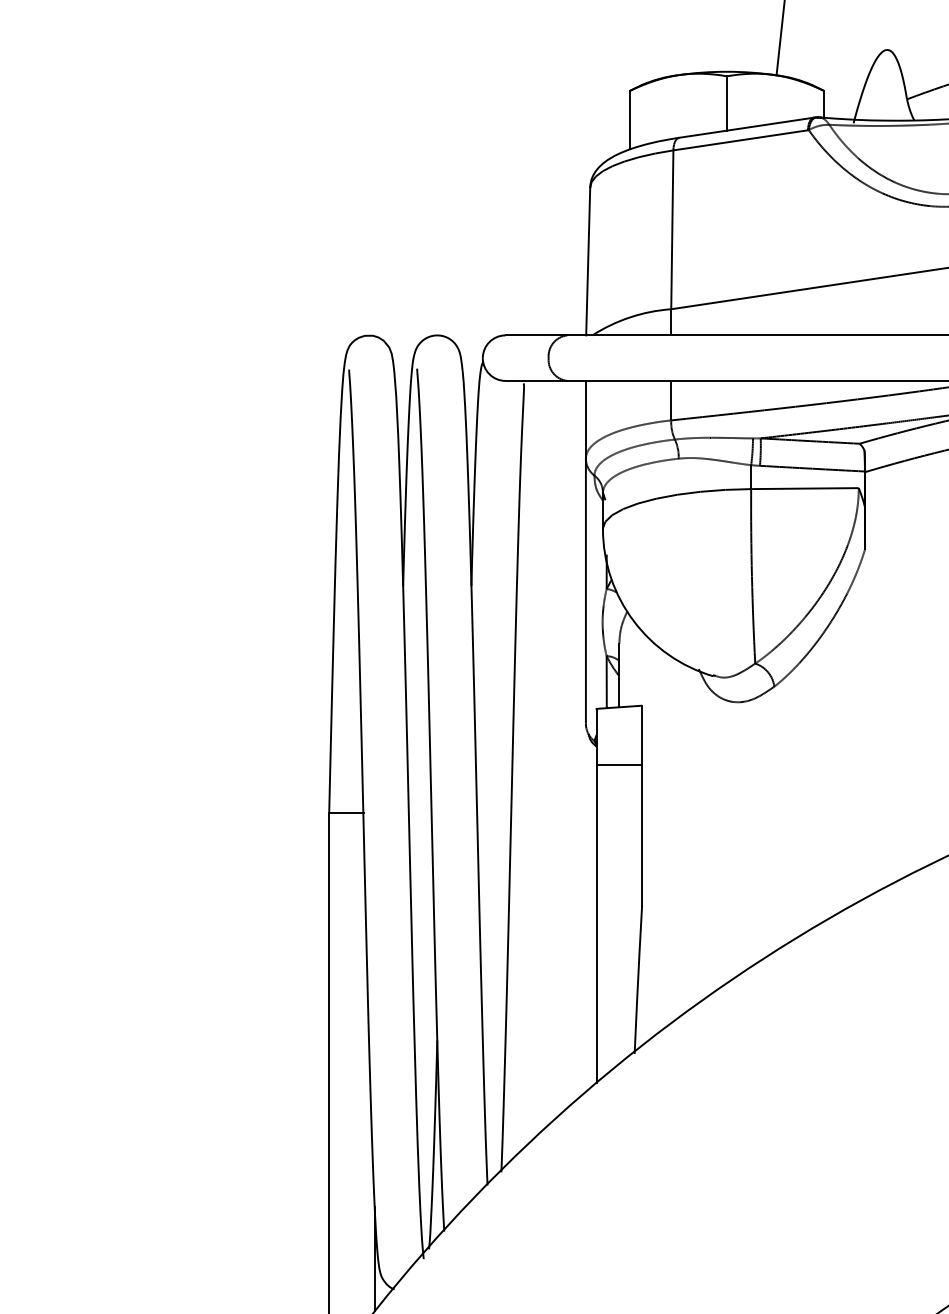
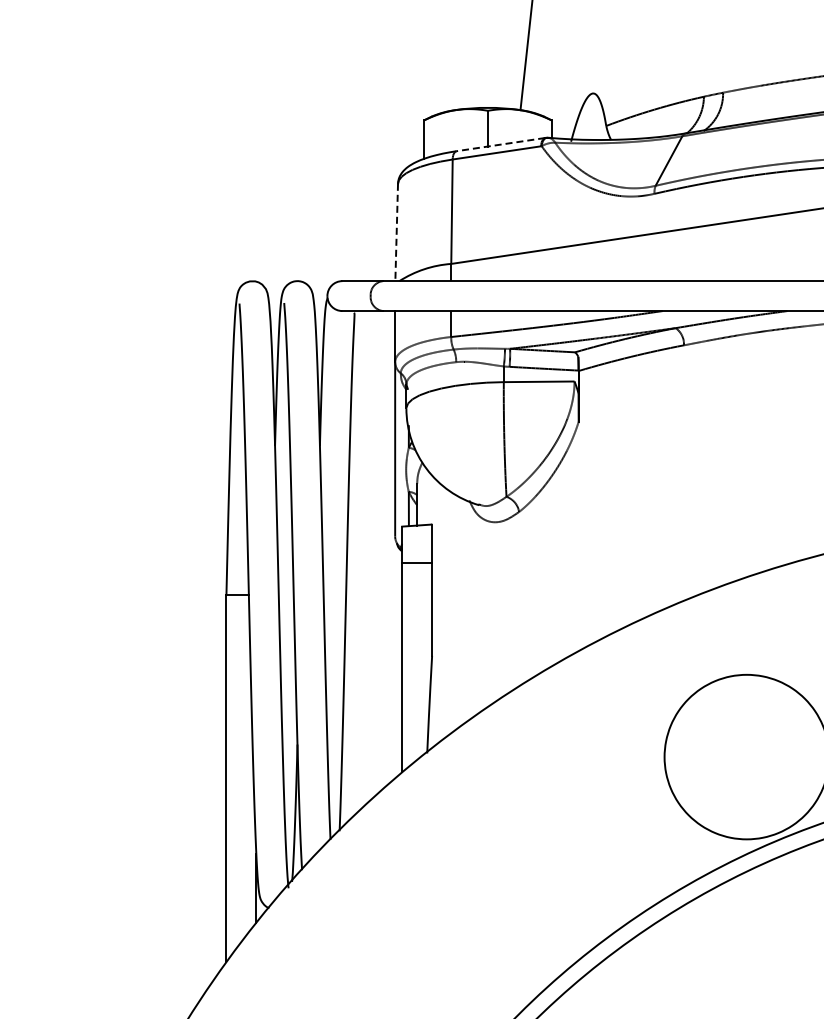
line: (746, 127) -> (500, 144), solid -> dashed
line: (587, 261) -> (396, 232), solid -> dashed

